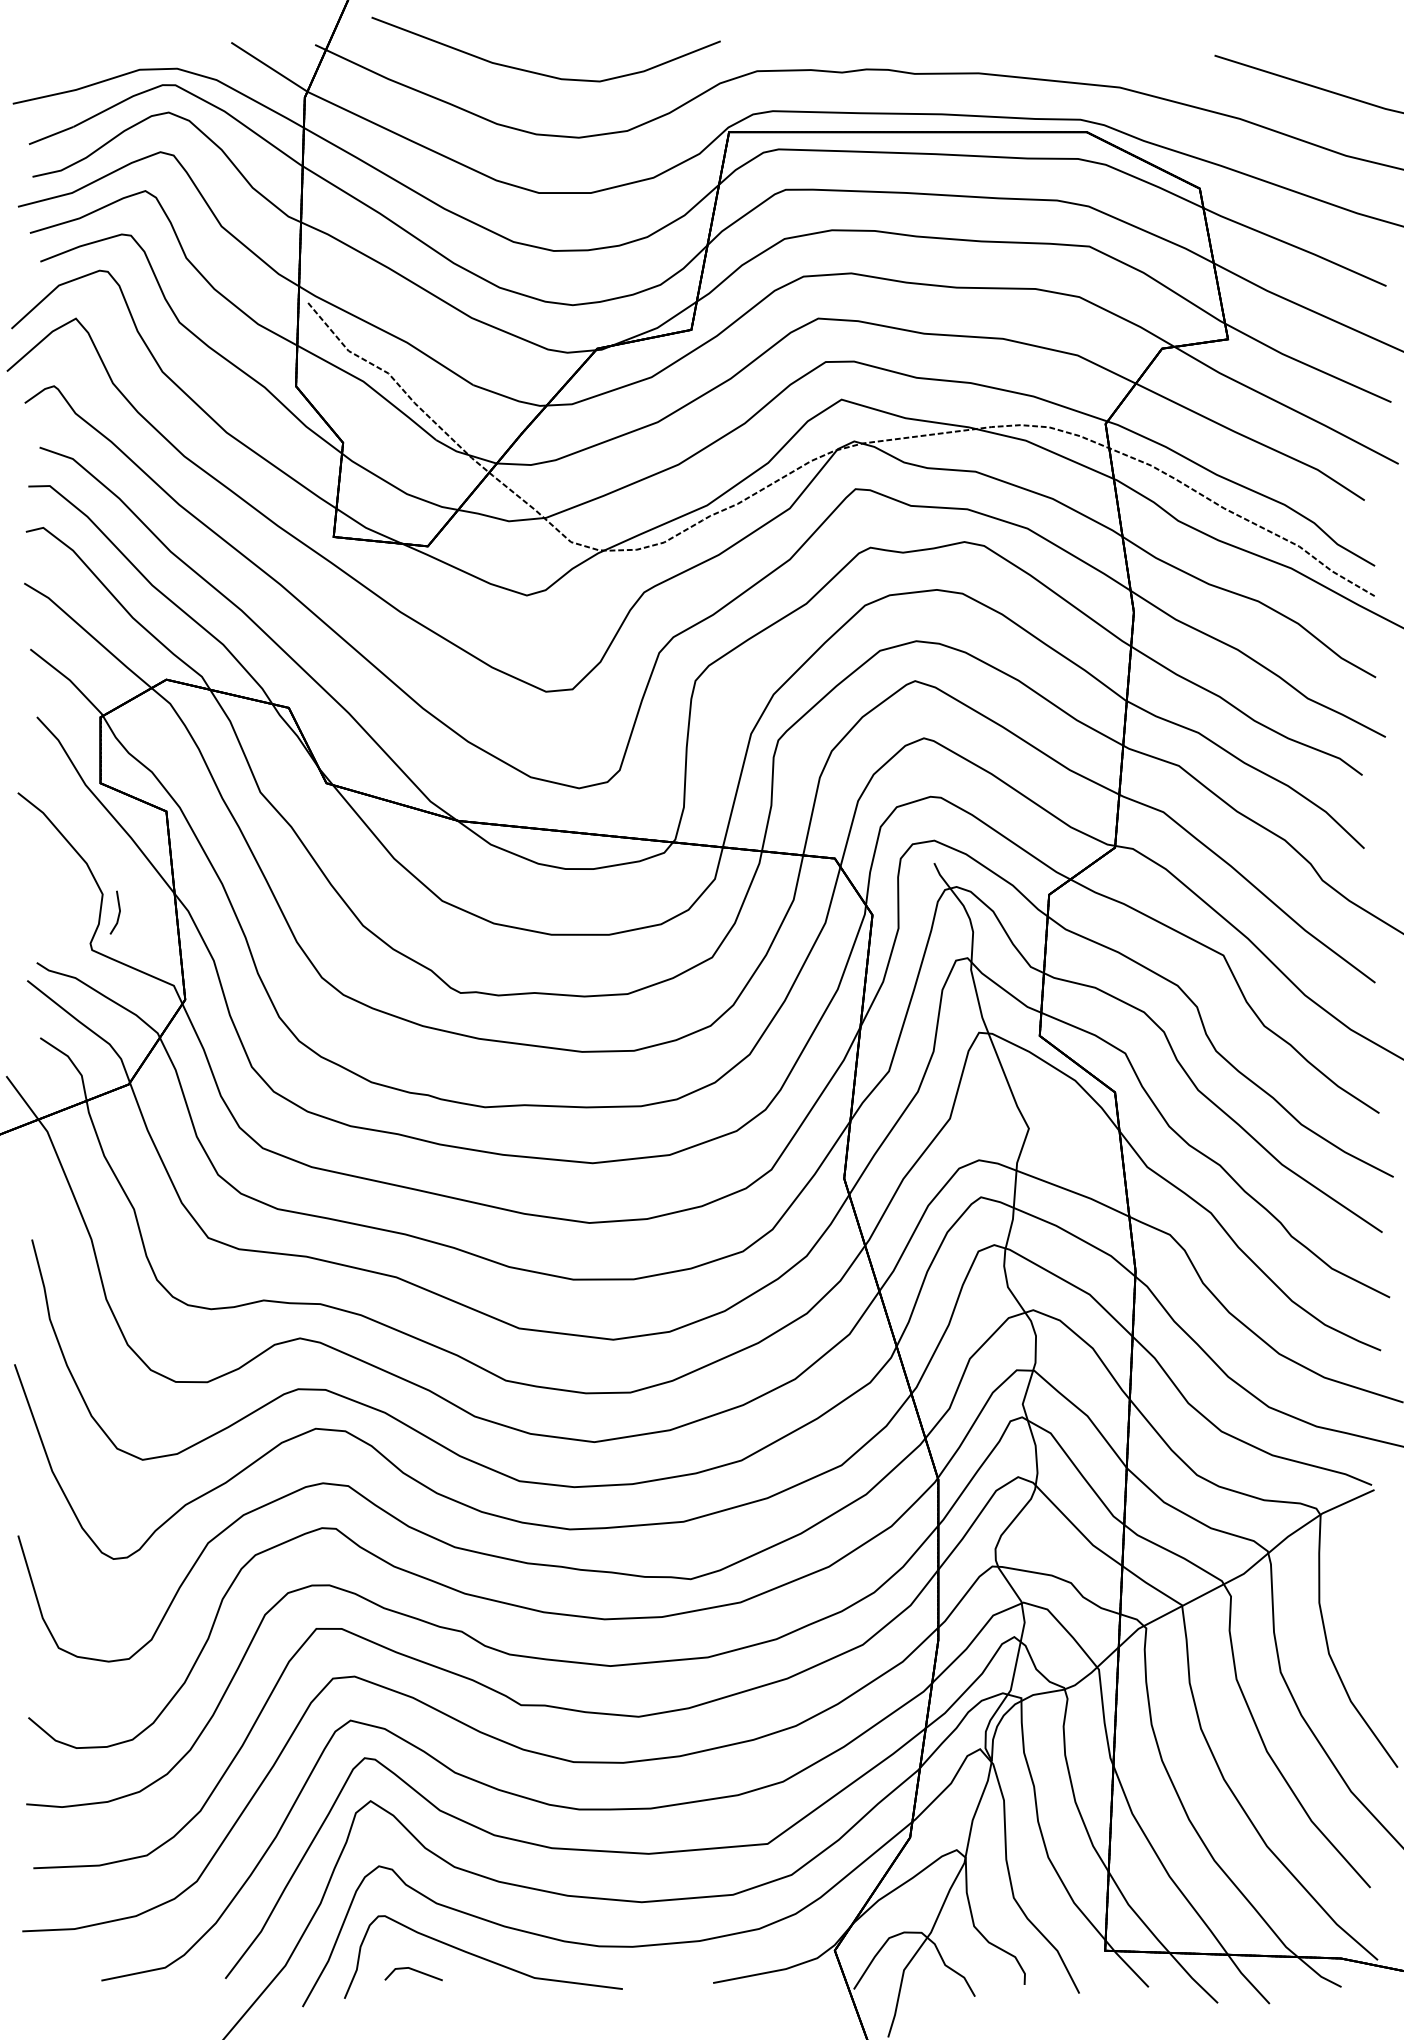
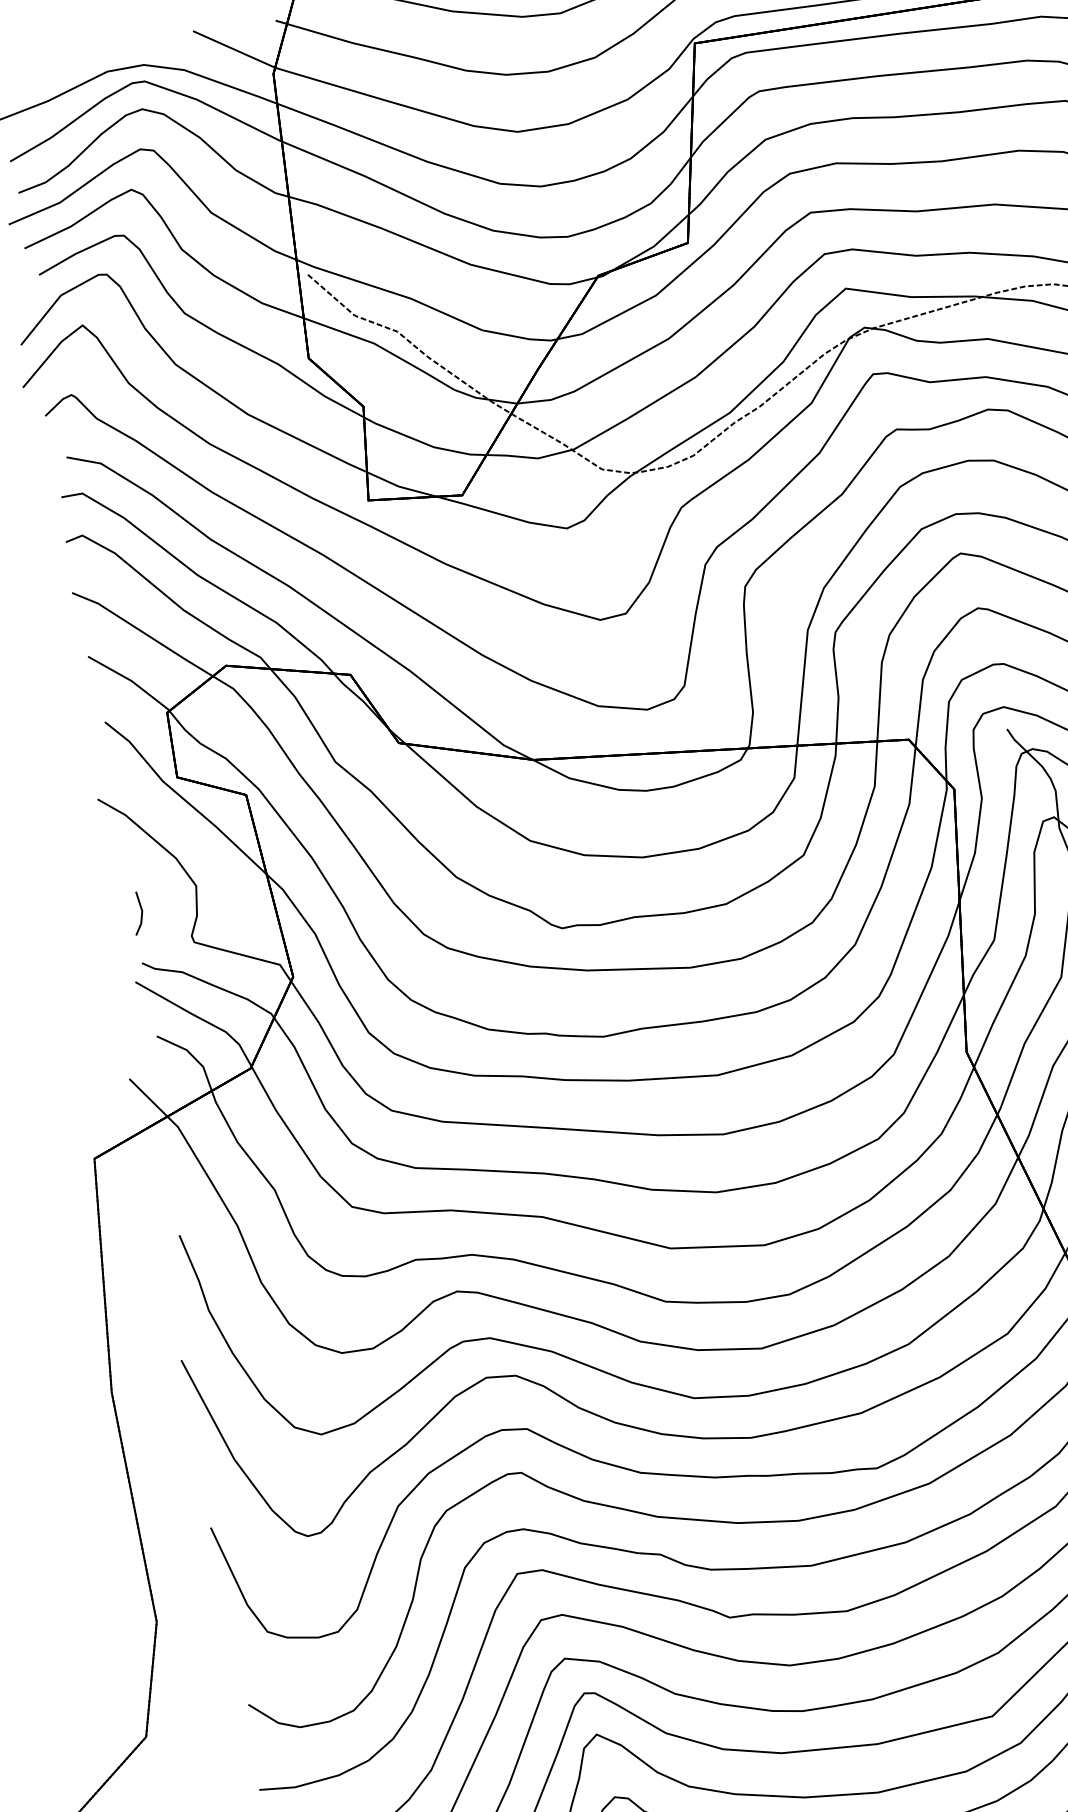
line: (118, 912) -> (140, 912), moved

